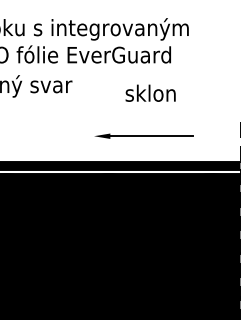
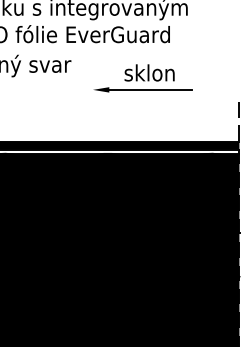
part: (143, 135) -> (142, 89), moved

